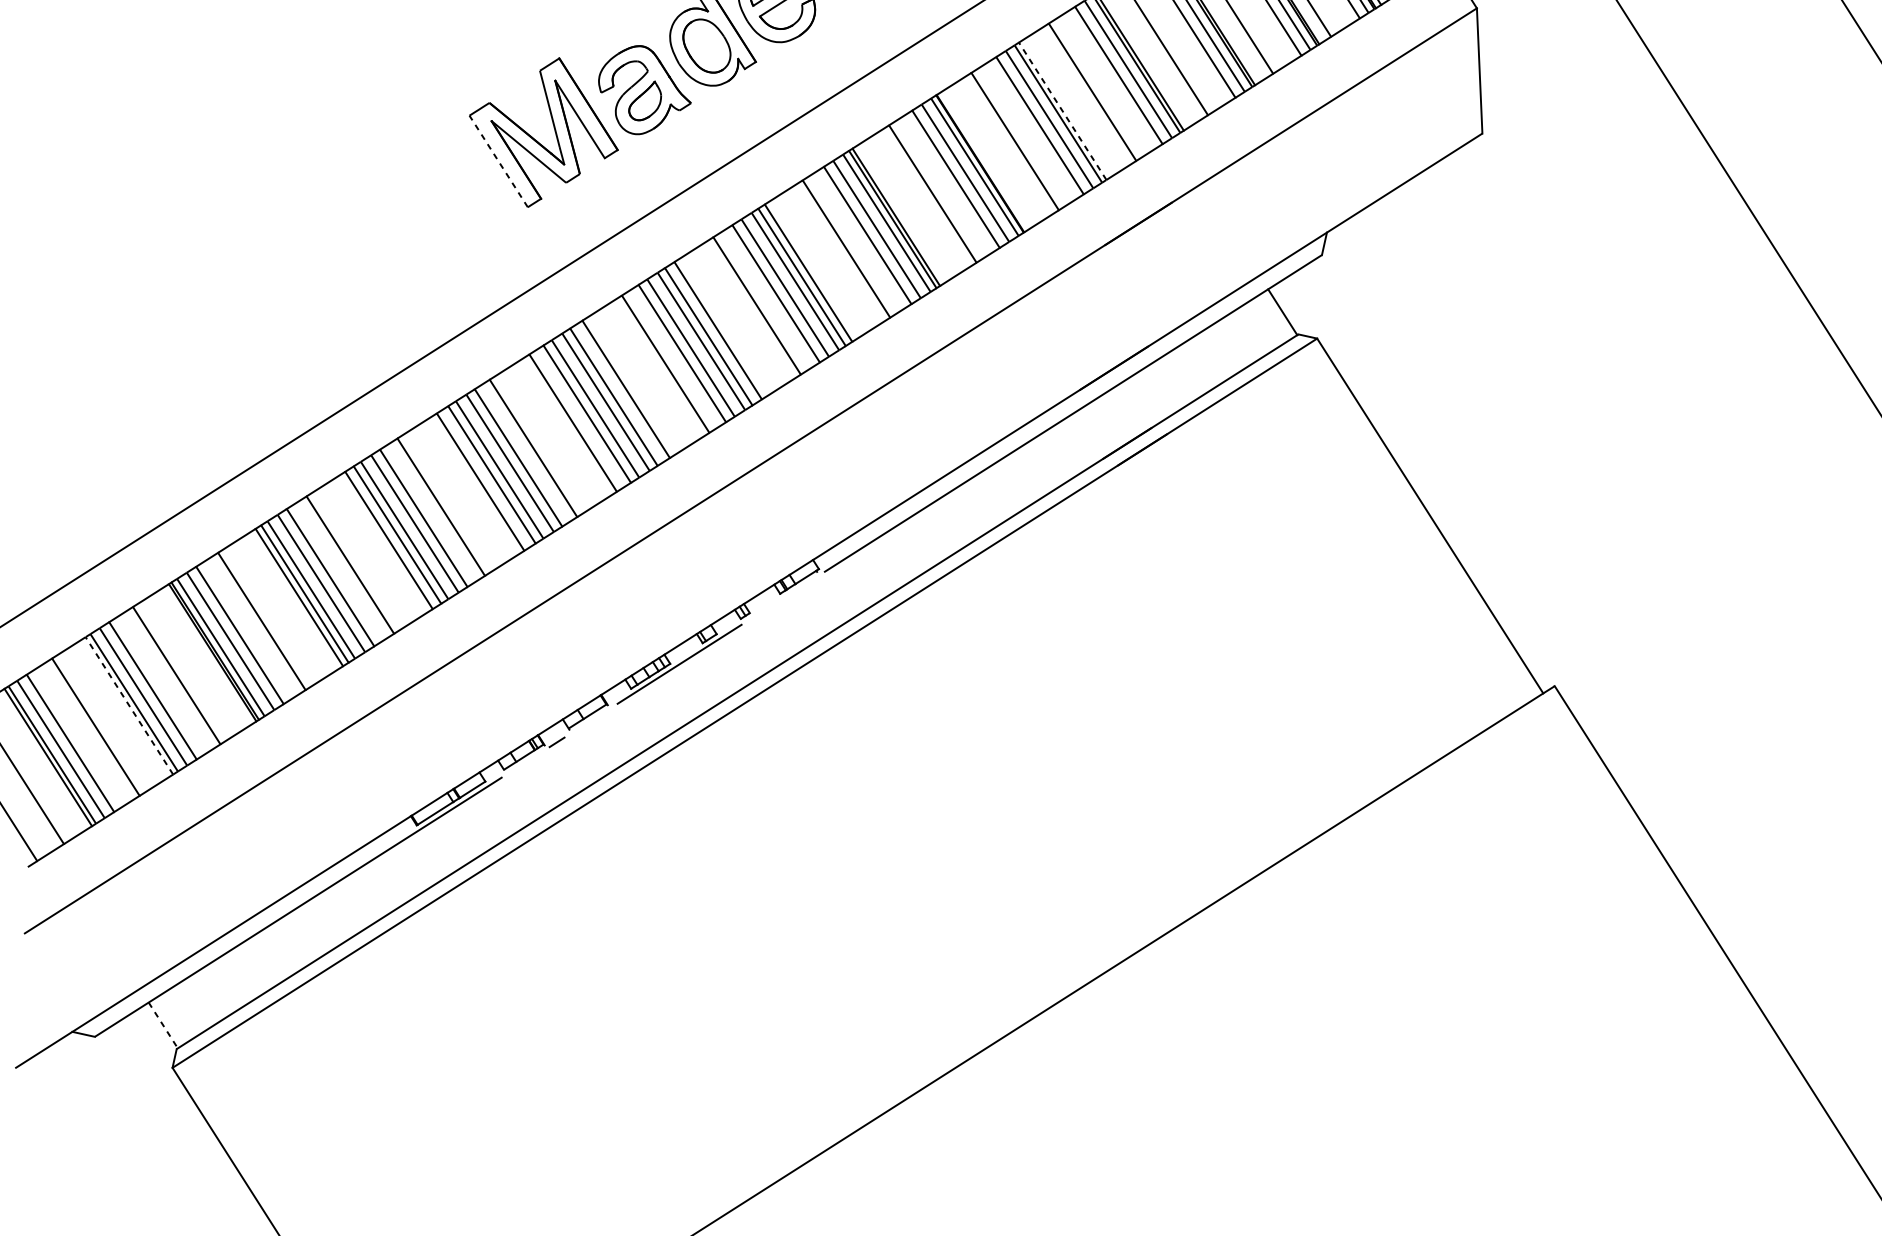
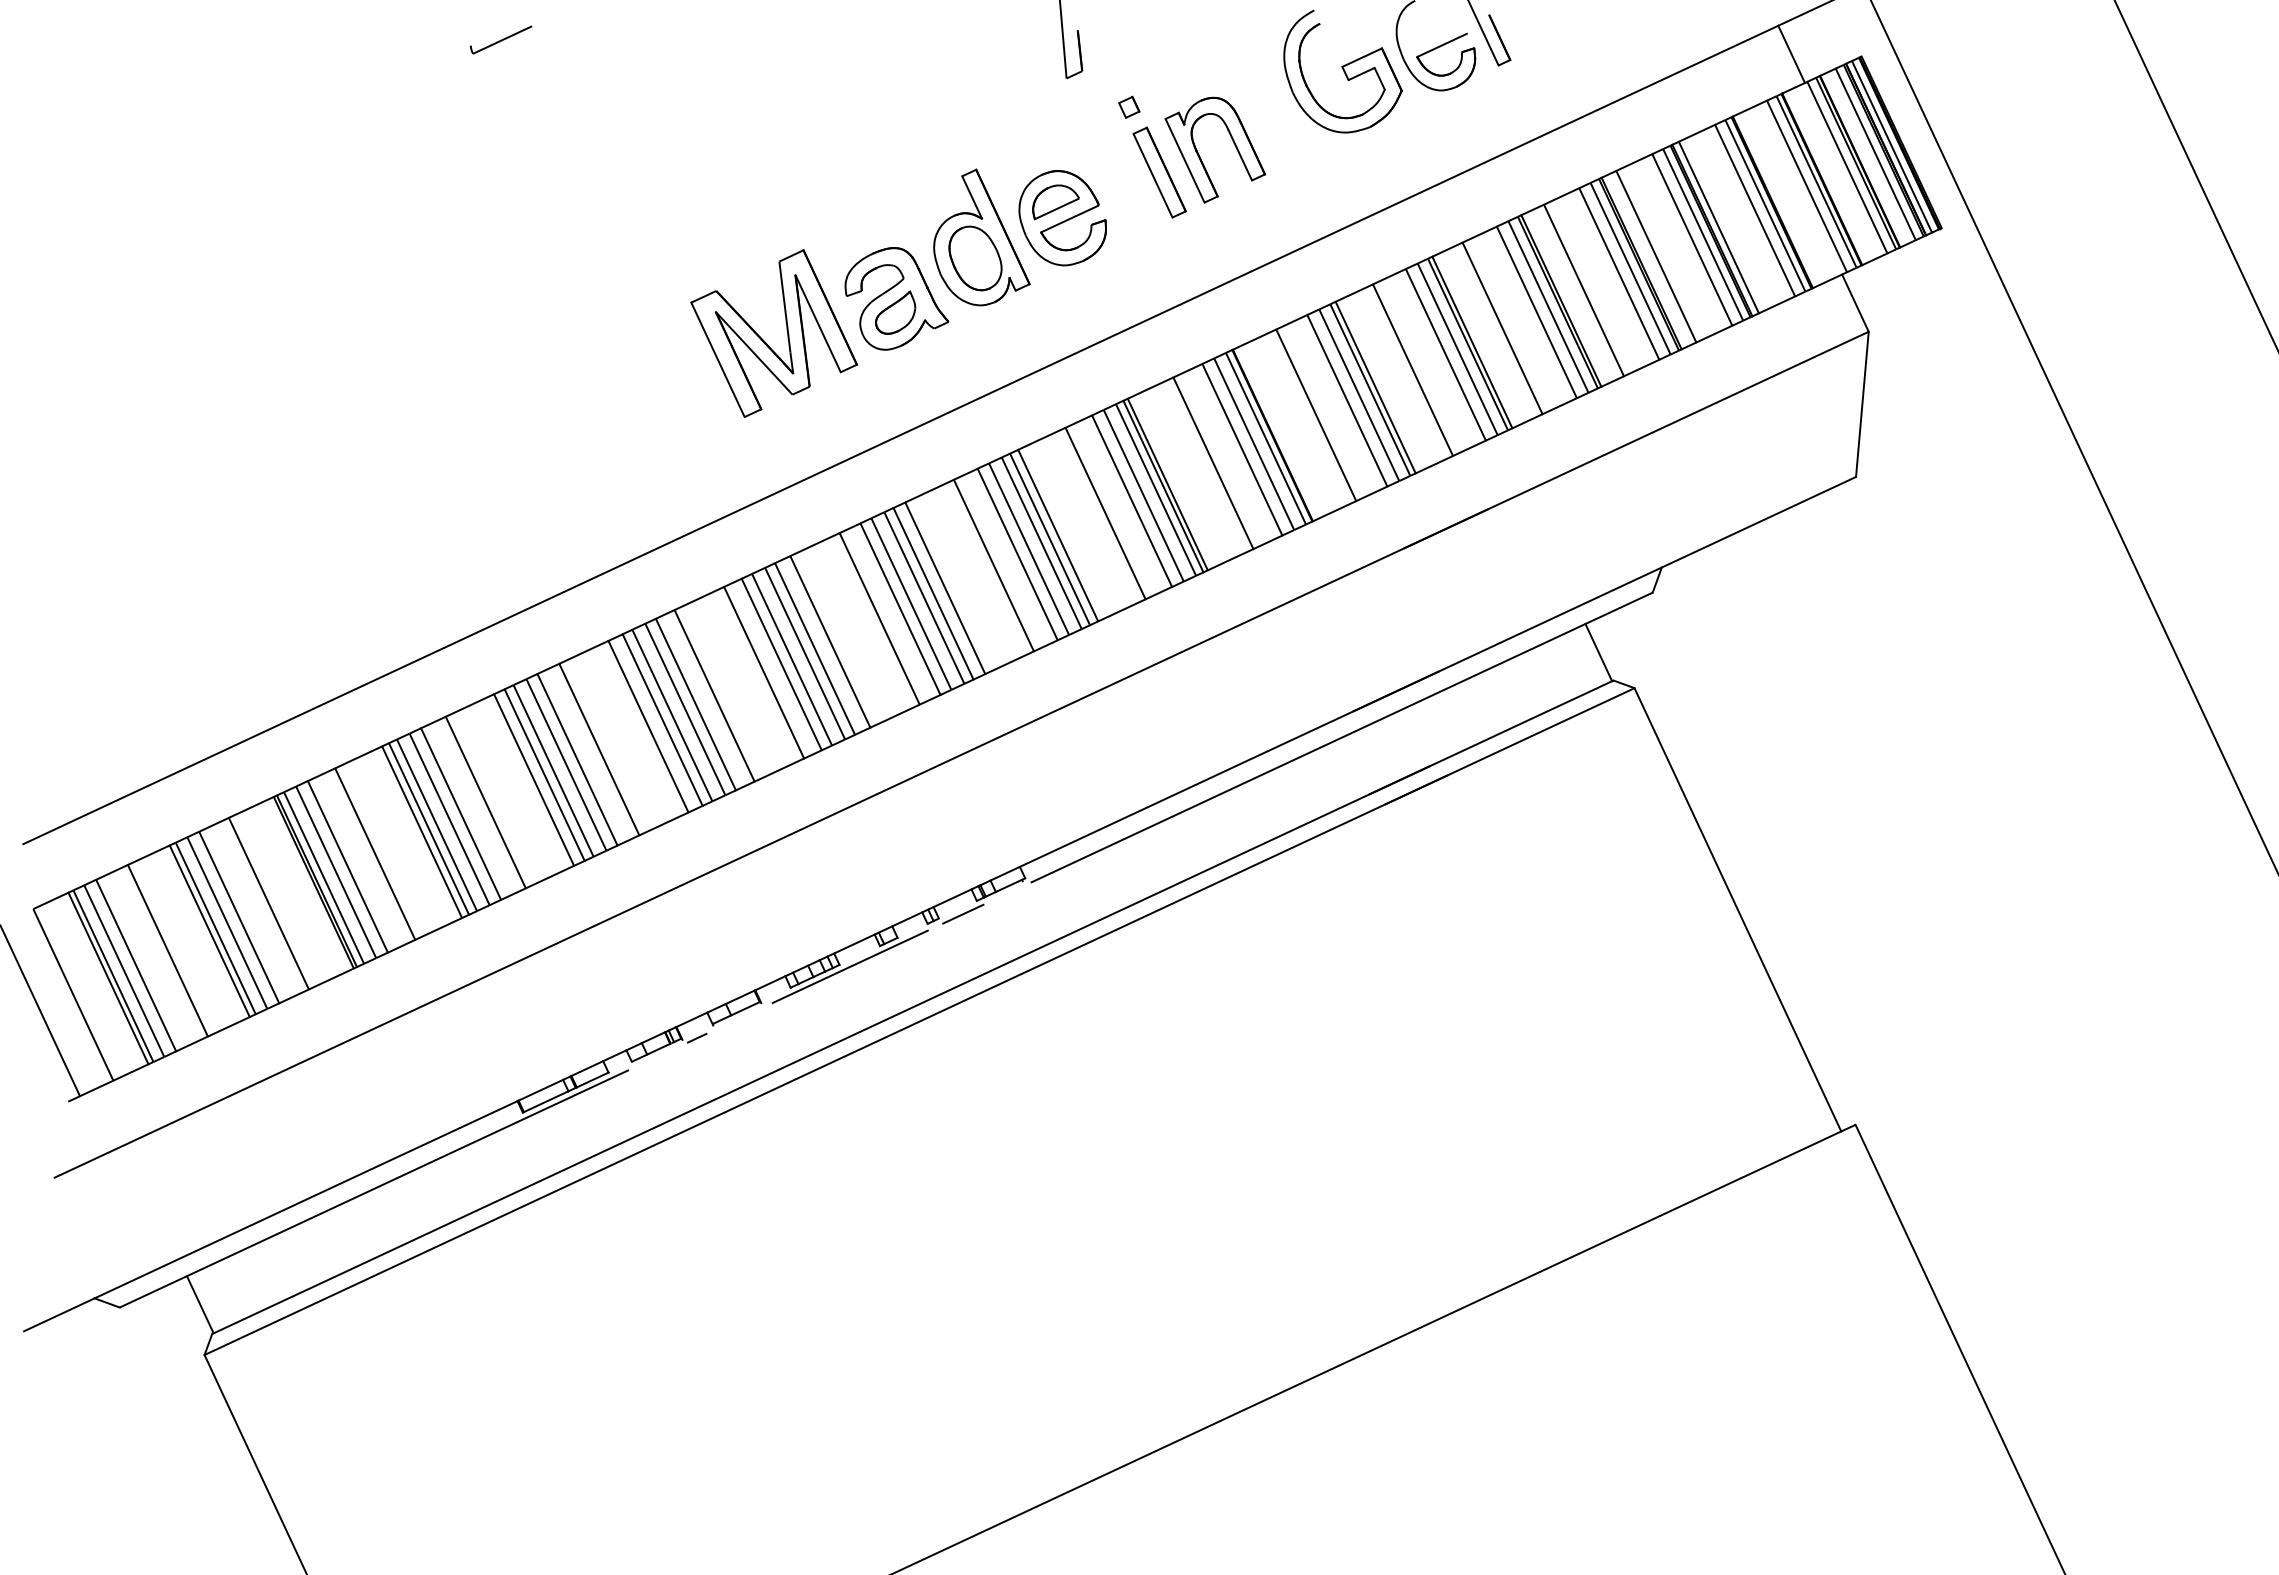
line: (1062, 111) -> (1375, 387), dashed -> solid
line: (498, 161) -> (717, 359), dashed -> solid
line: (770, 606) -> (963, 913), added
line: (129, 706) -> (209, 931), dashed -> solid
line: (162, 1025) -> (199, 1304), dashed -> solid

